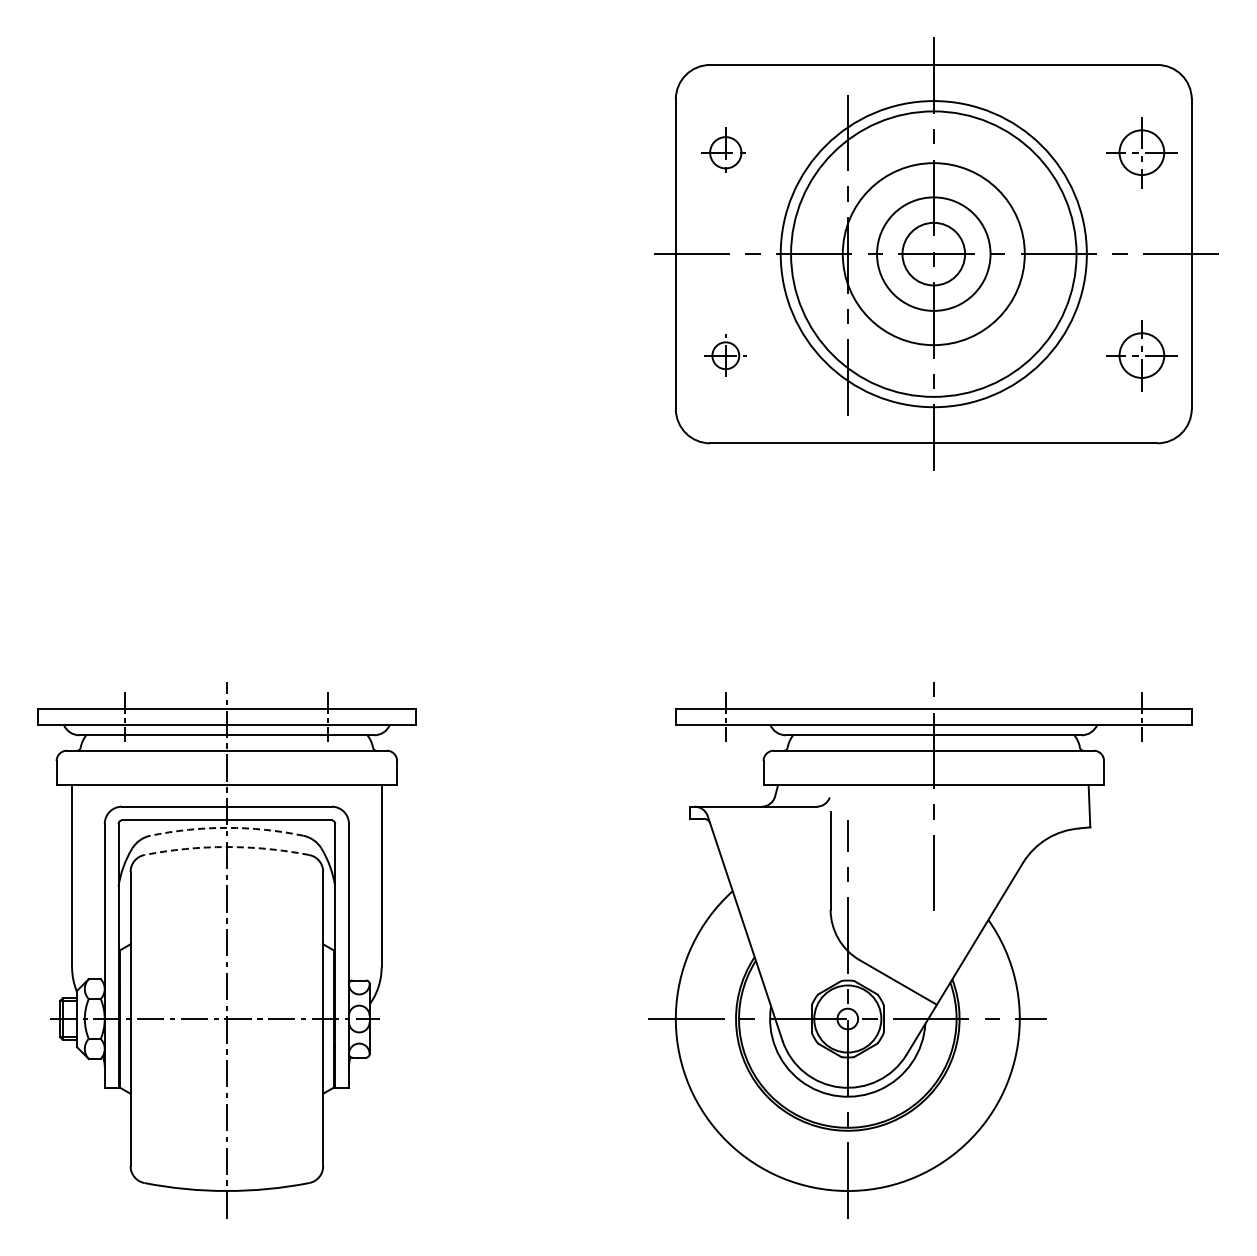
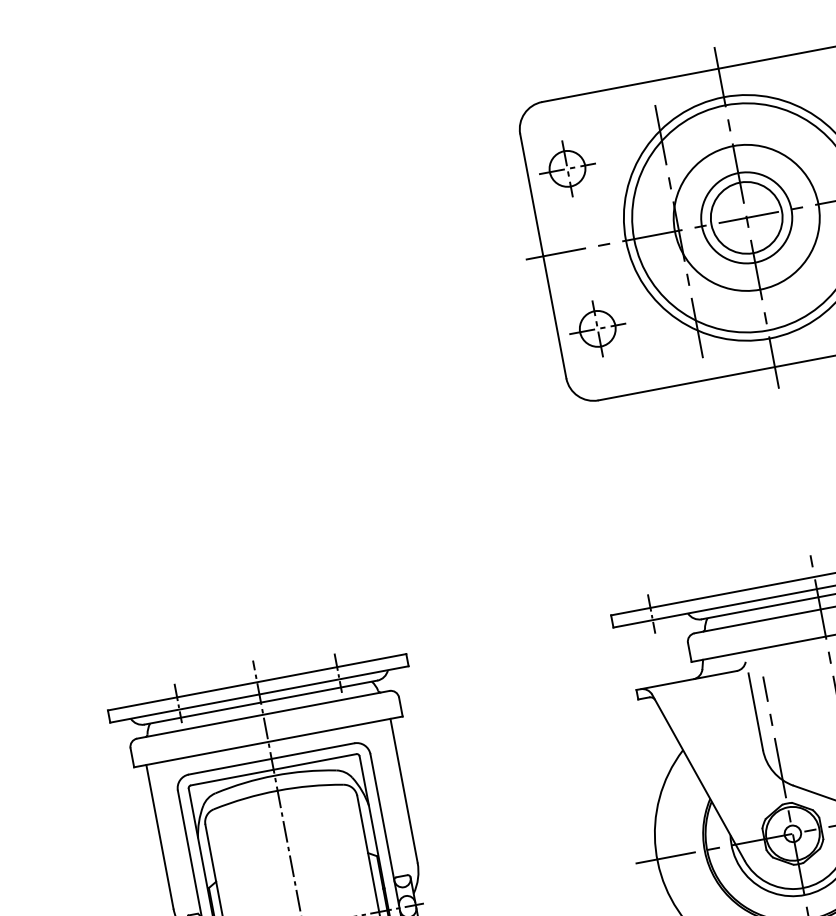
part: (725, 152) -> (567, 168), size x1.43
circle: (933, 253) -> (746, 217), size x1.43
part: (725, 355) -> (597, 328), size x1.67
arc: (226, 827) -> (274, 775), dashed -> solid
arc: (226, 847) -> (277, 791), dashed -> solid

